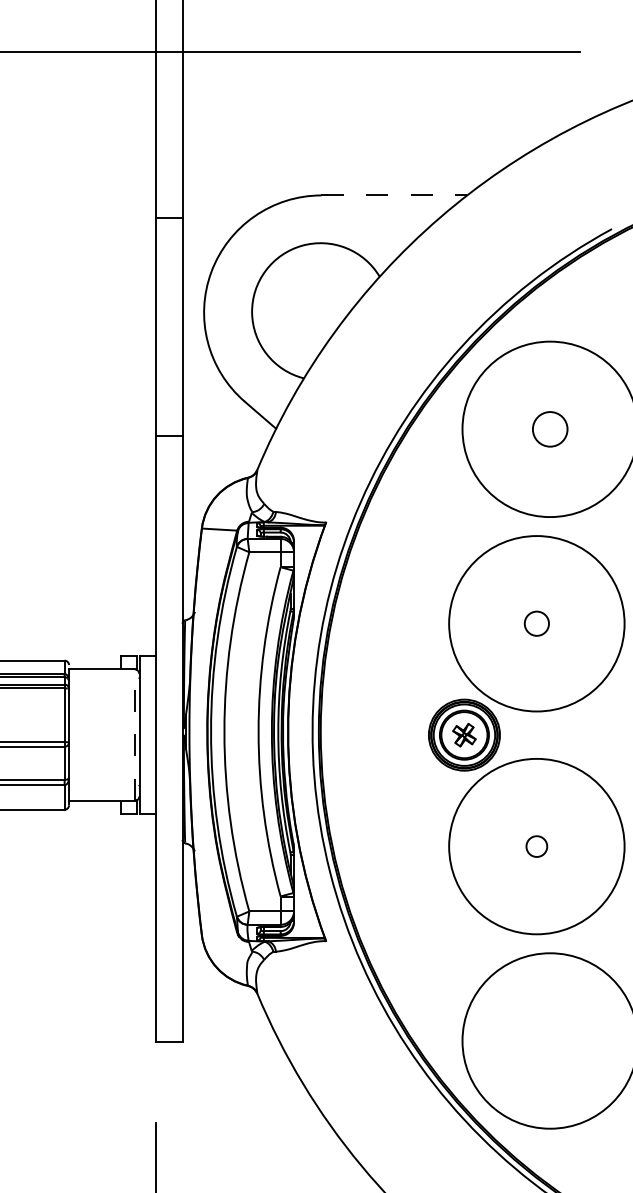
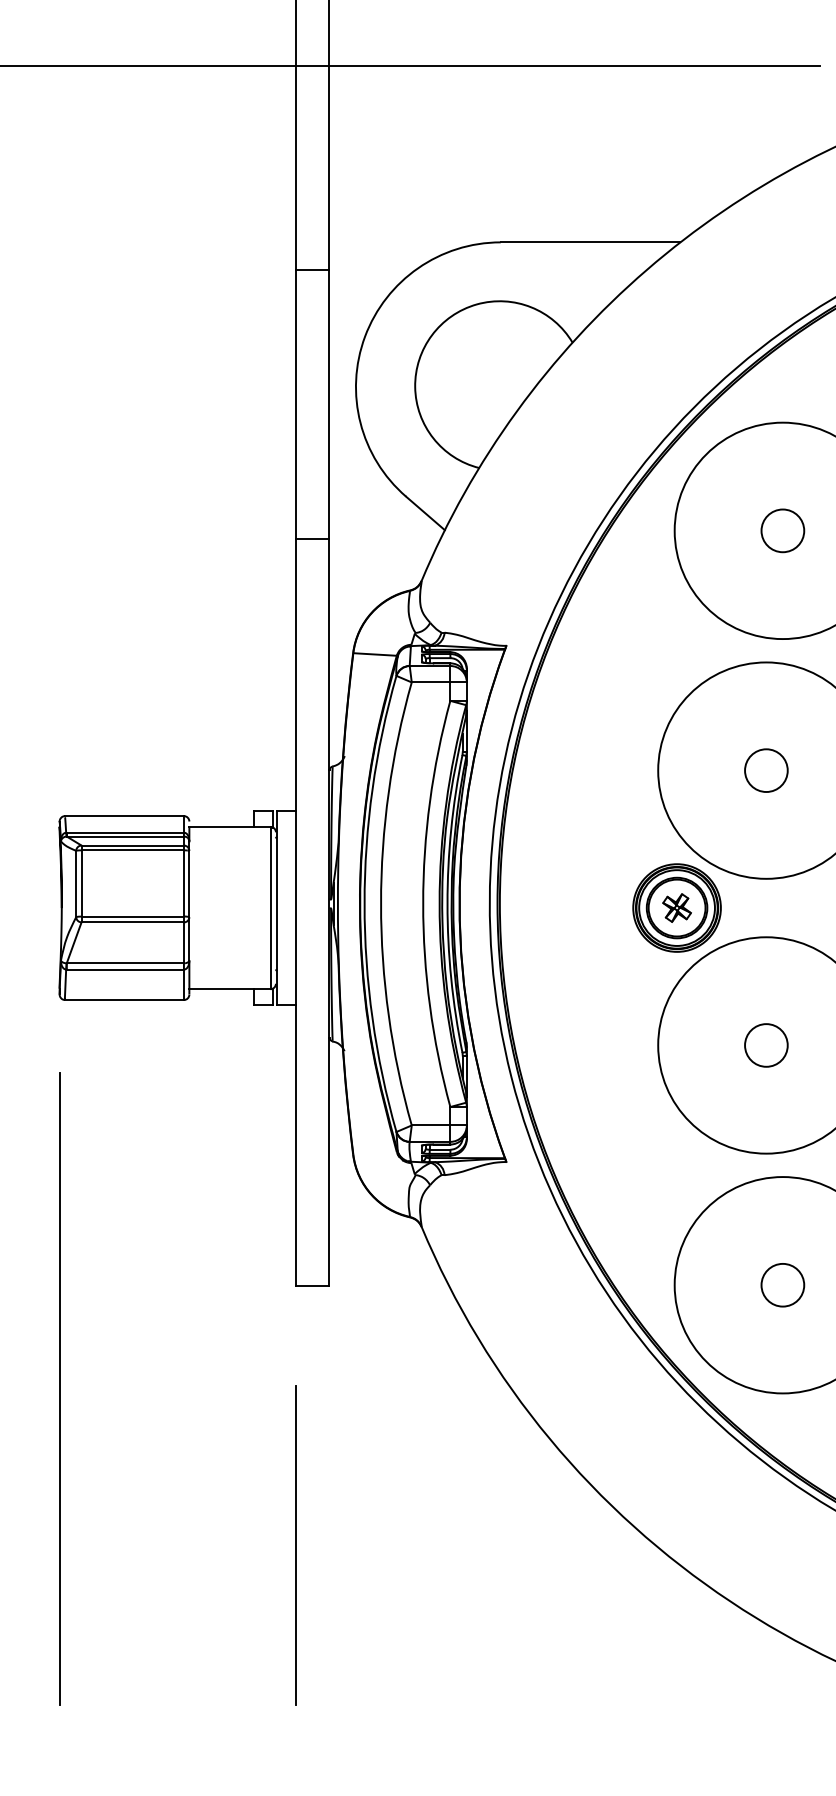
line: (394, 195) -> (590, 242), dashed -> solid
circle: (536, 623) -> (766, 770), size x1.43
line: (134, 734) -> (270, 907), dashed -> solid
circle: (536, 846) -> (766, 1045), size x1.67
circle: (549, 1041) -> (782, 1285), added

